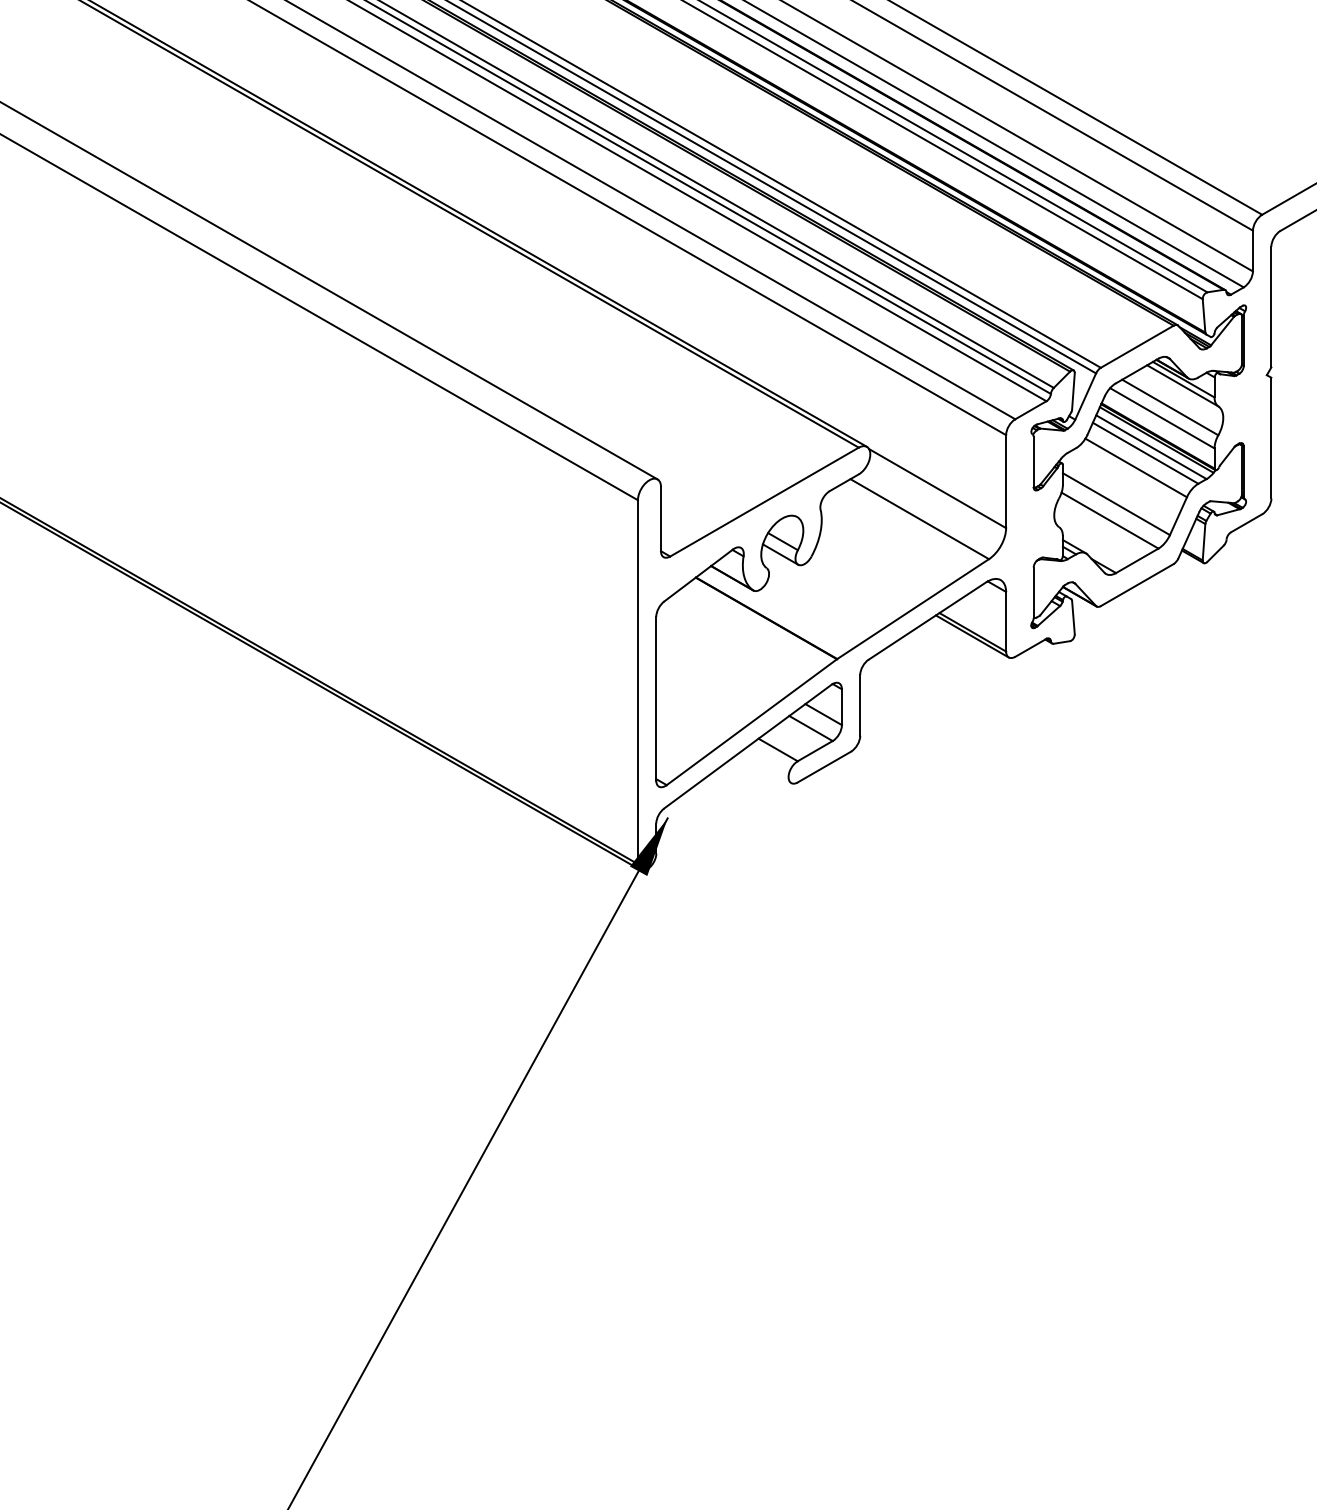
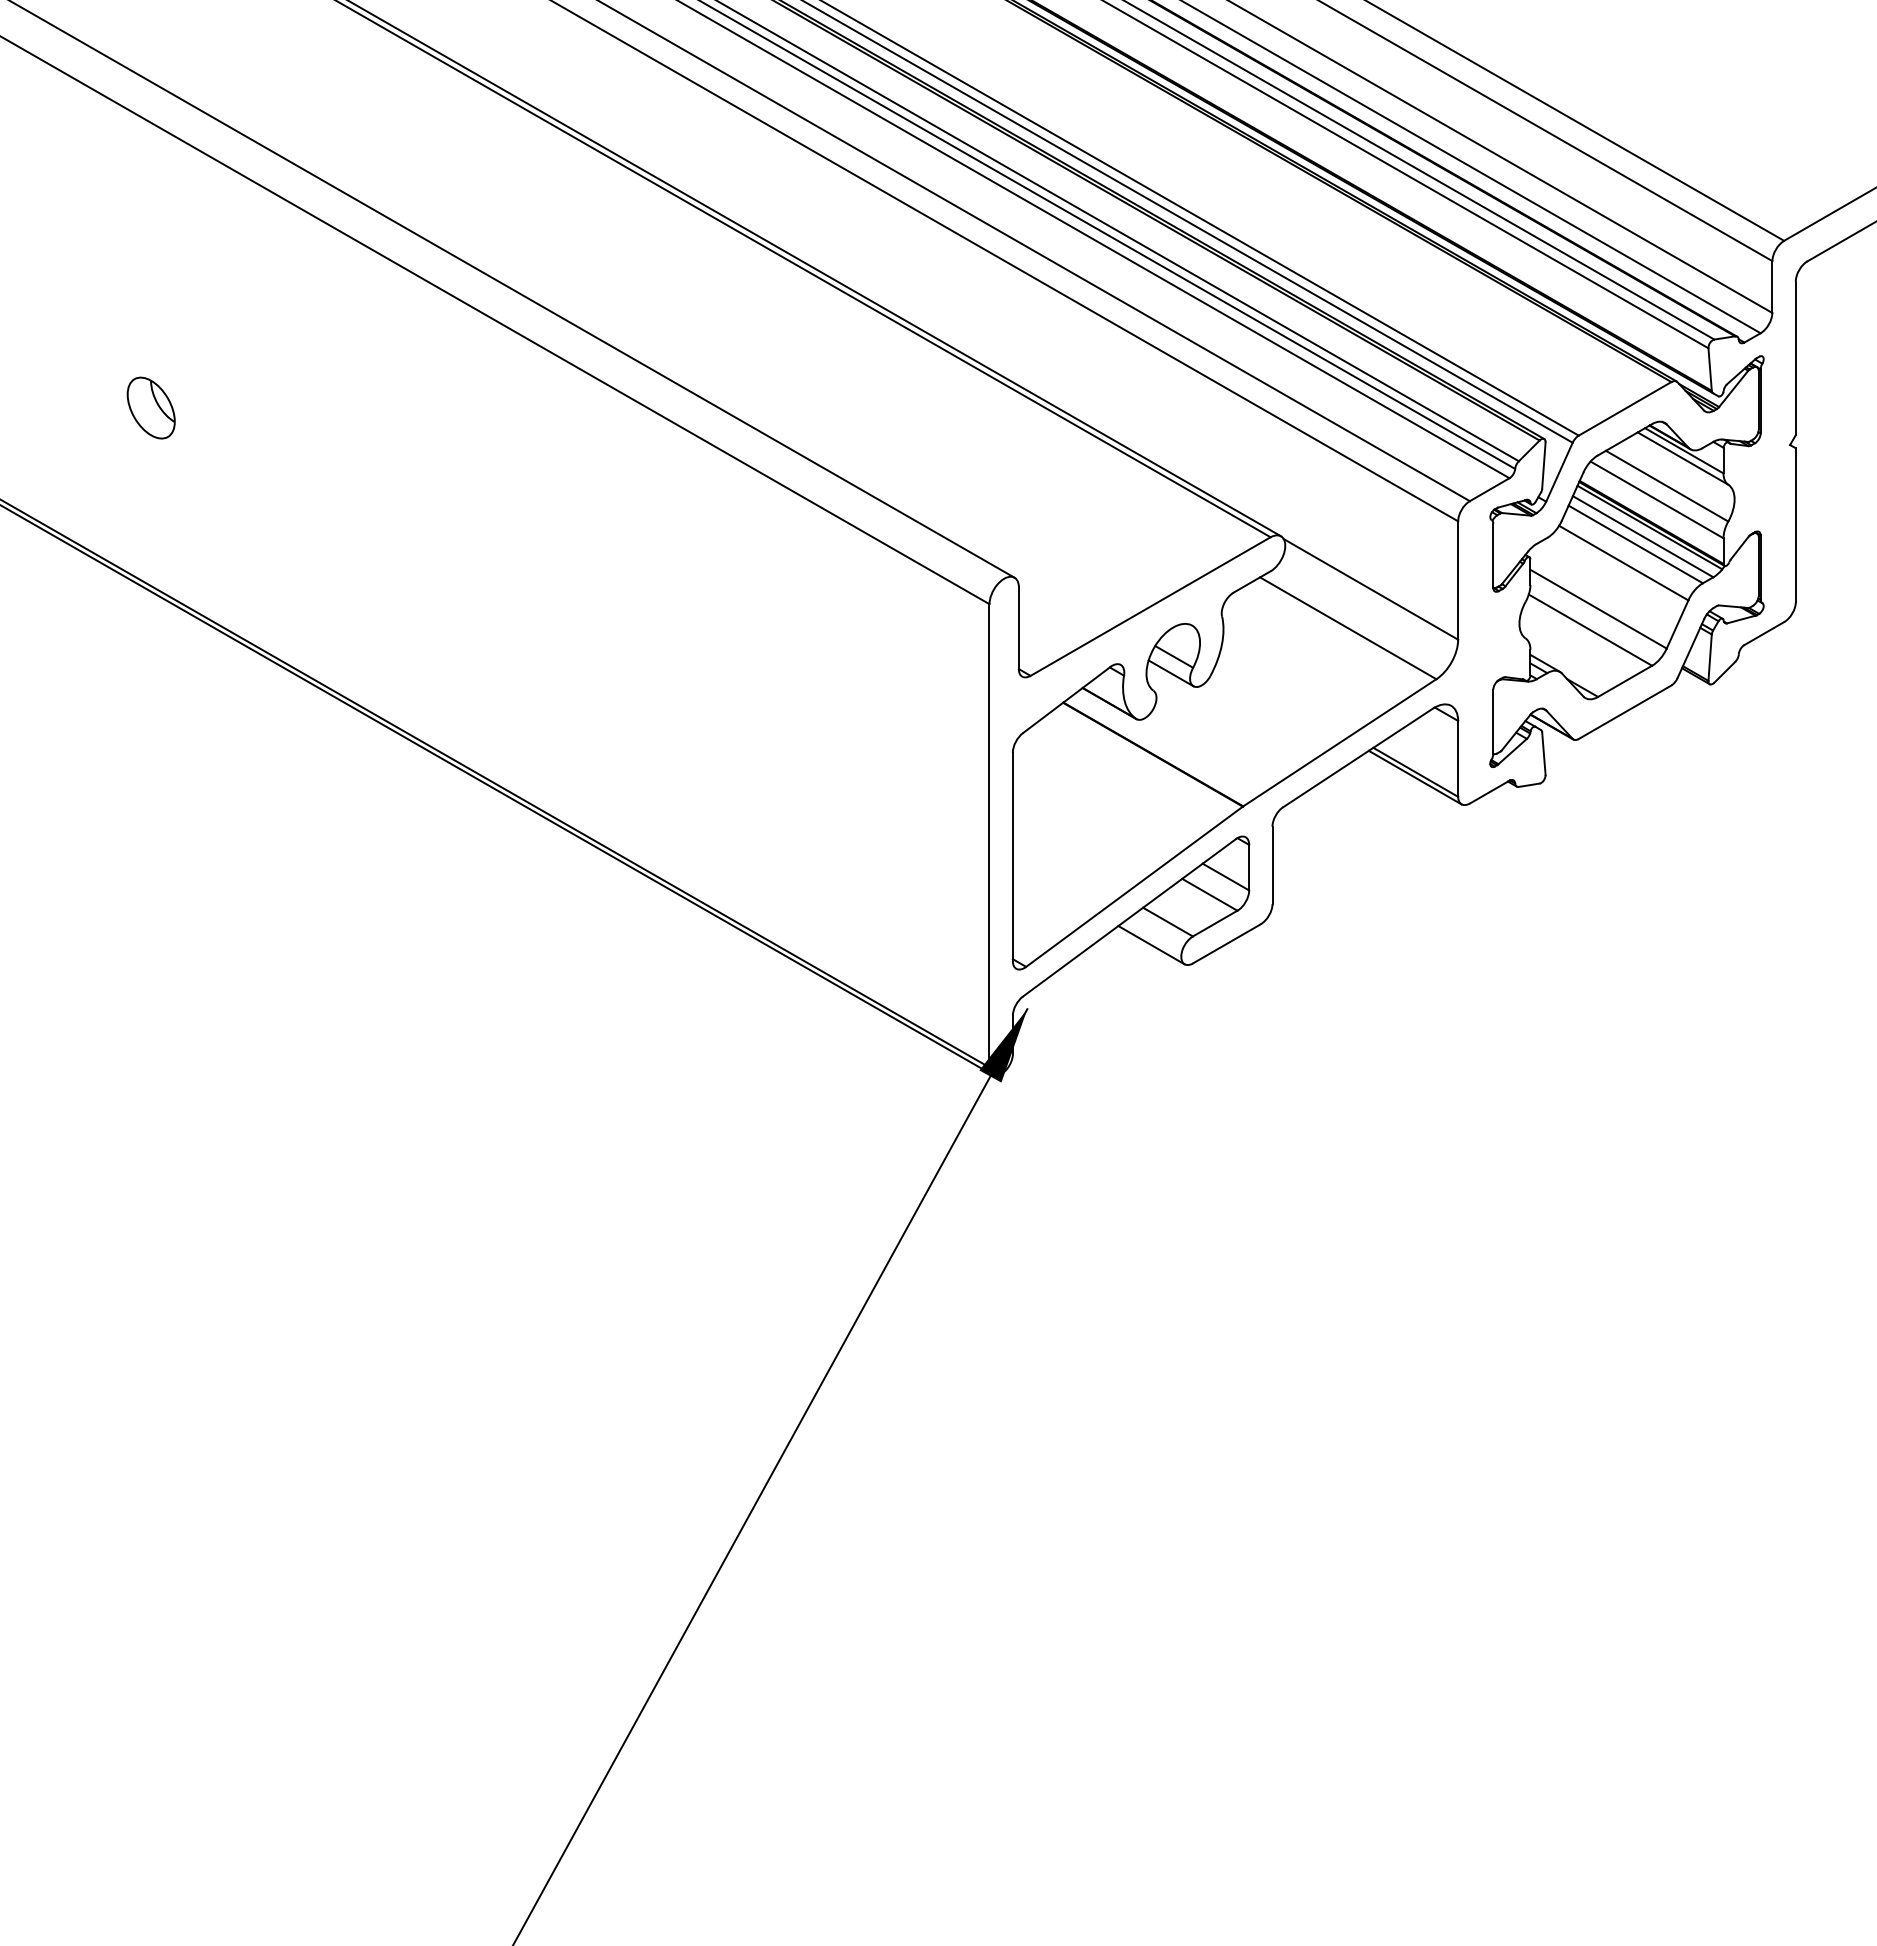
line: (765, 768) -> (1151, 945), added

